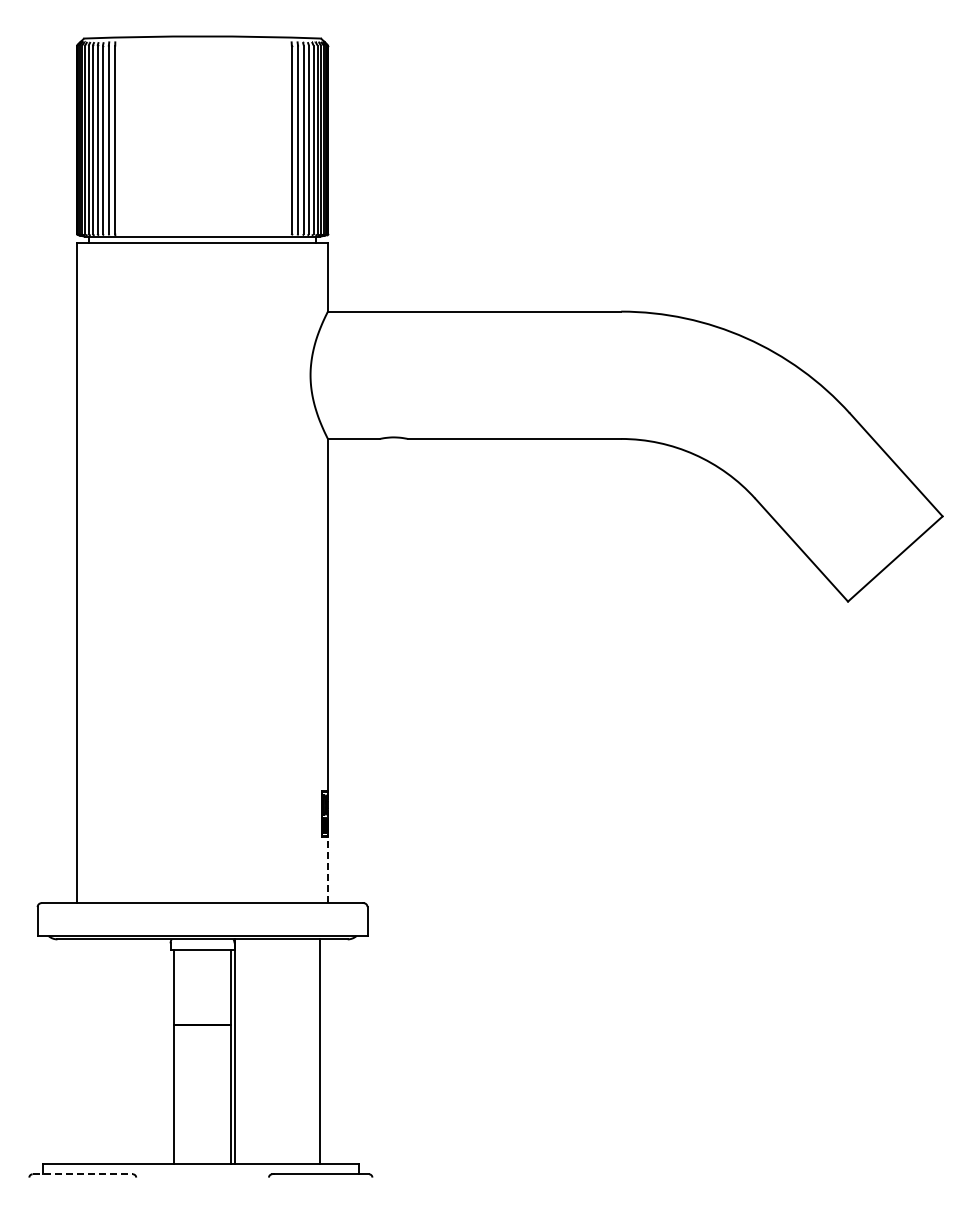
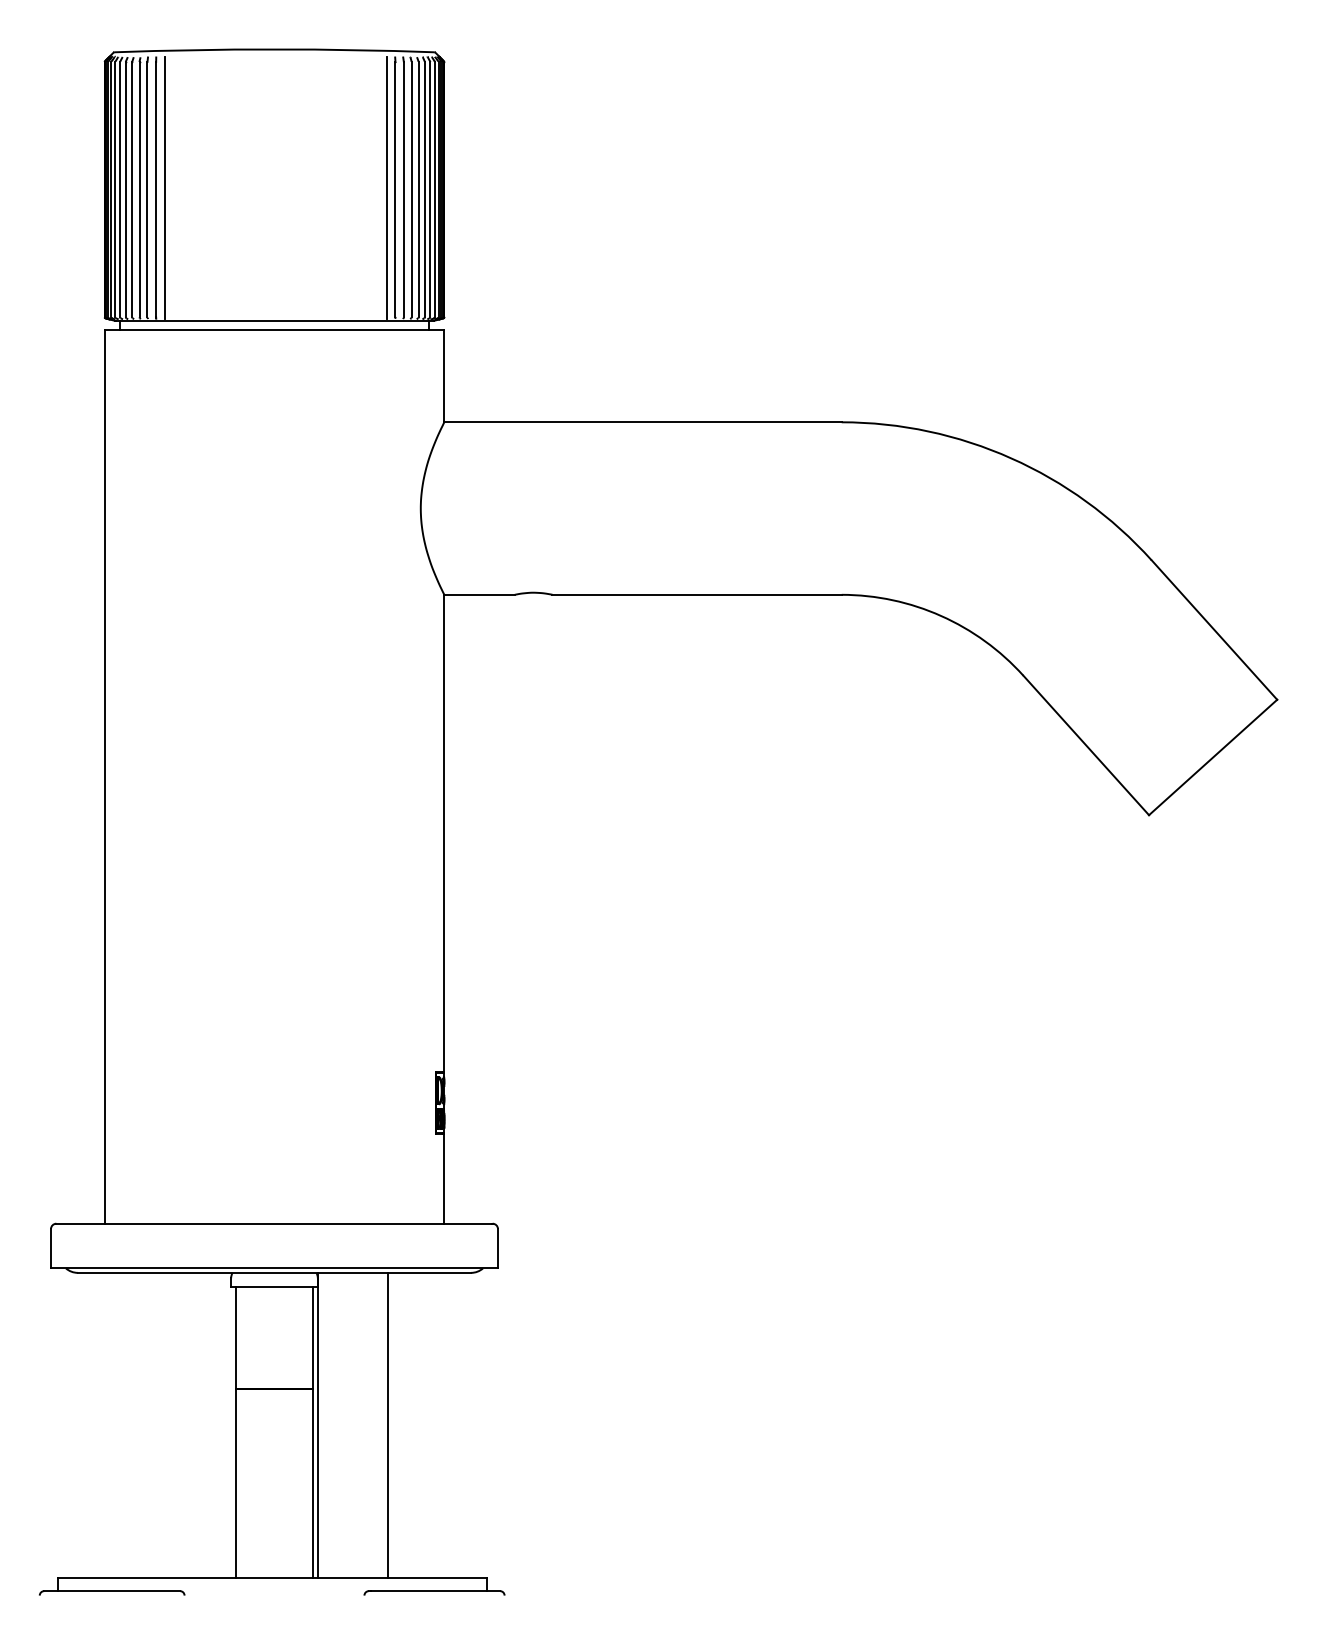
line: (121, 138) -> (164, 187), added
line: (285, 138) -> (386, 187), added
line: (327, 870) -> (443, 1179), dashed -> solid
line: (319, 1051) -> (388, 1424), moved
line: (83, 1174) -> (113, 1591), dashed -> solid

